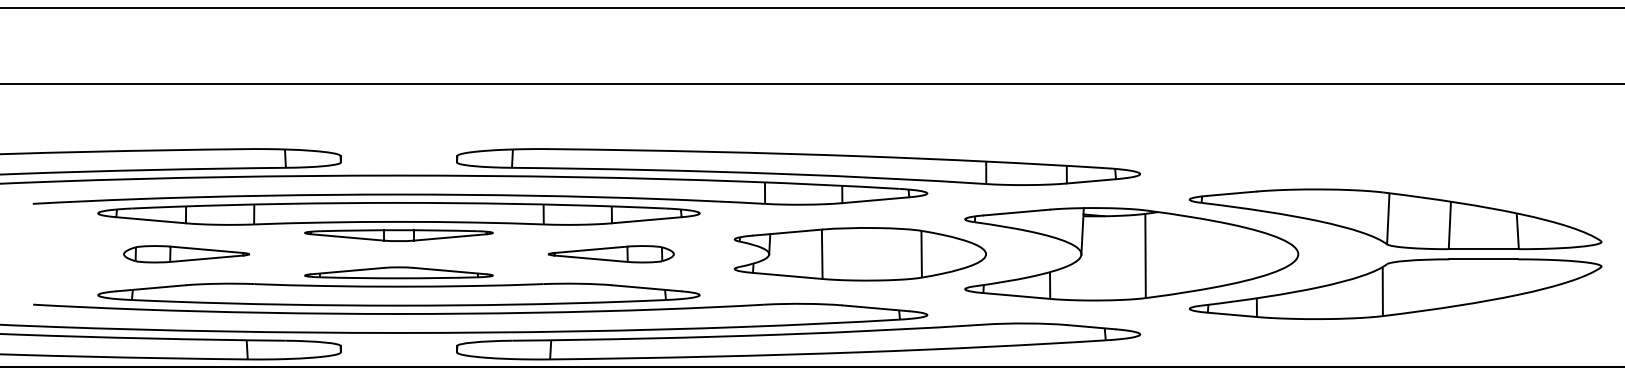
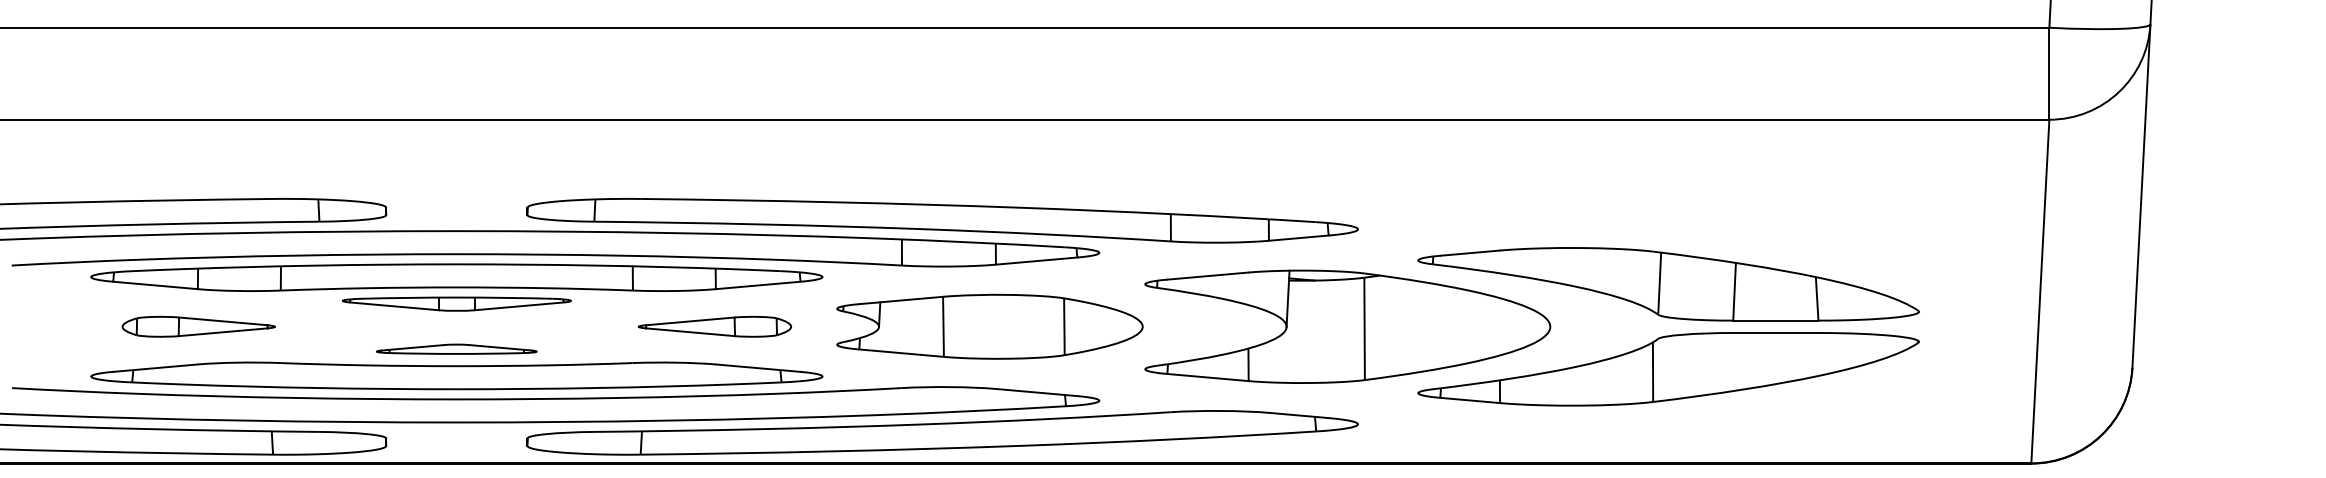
part: (860, 254) -> (989, 326), moved
part: (398, 272) -> (456, 348), size x0.7

